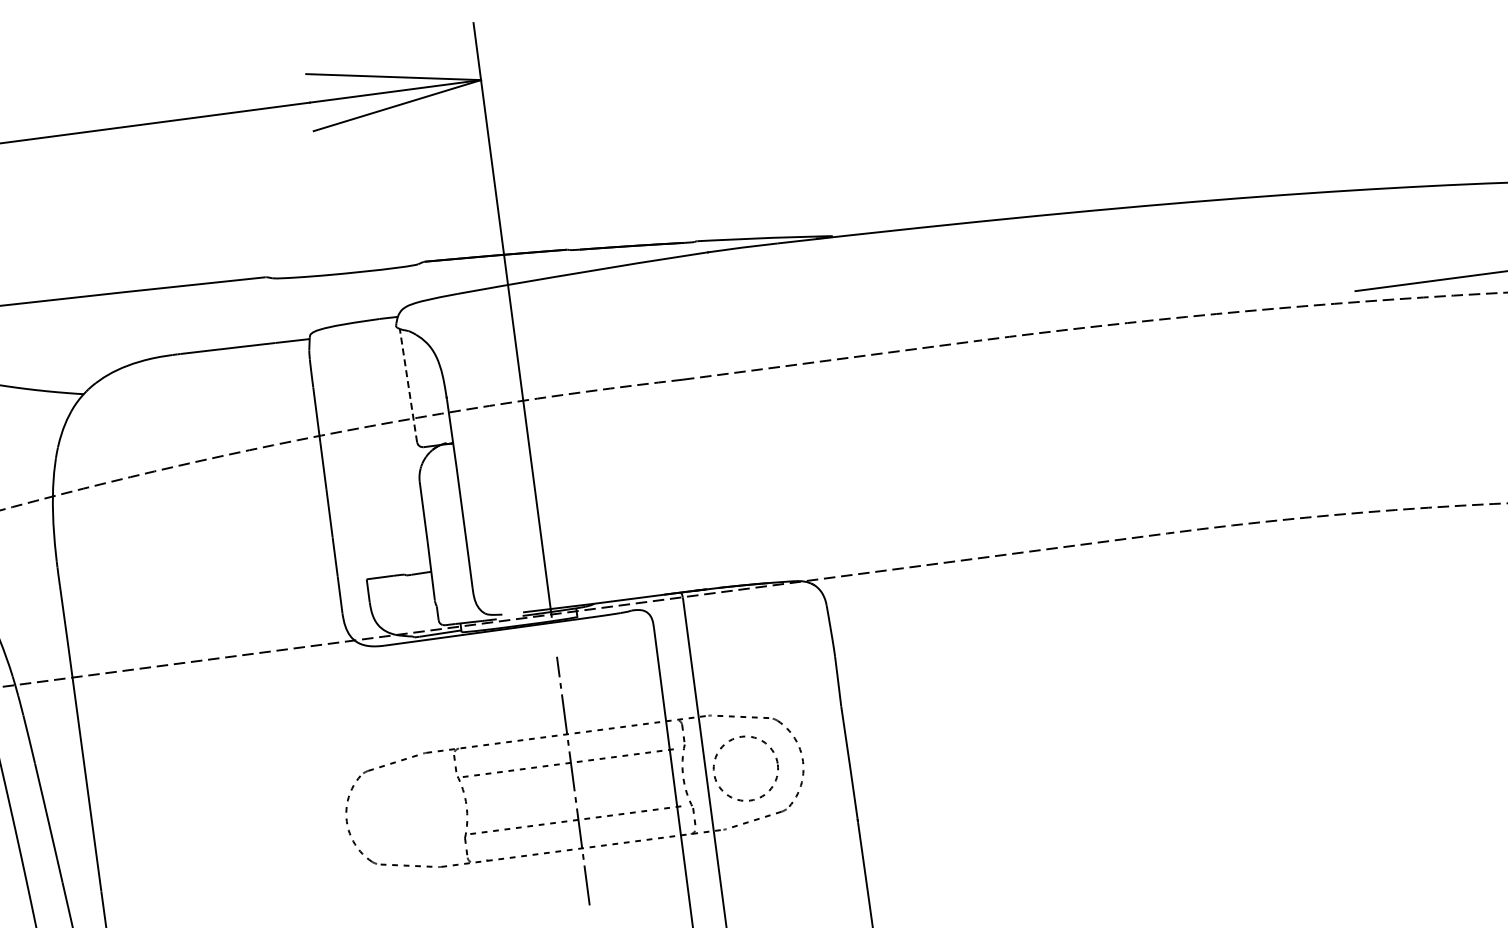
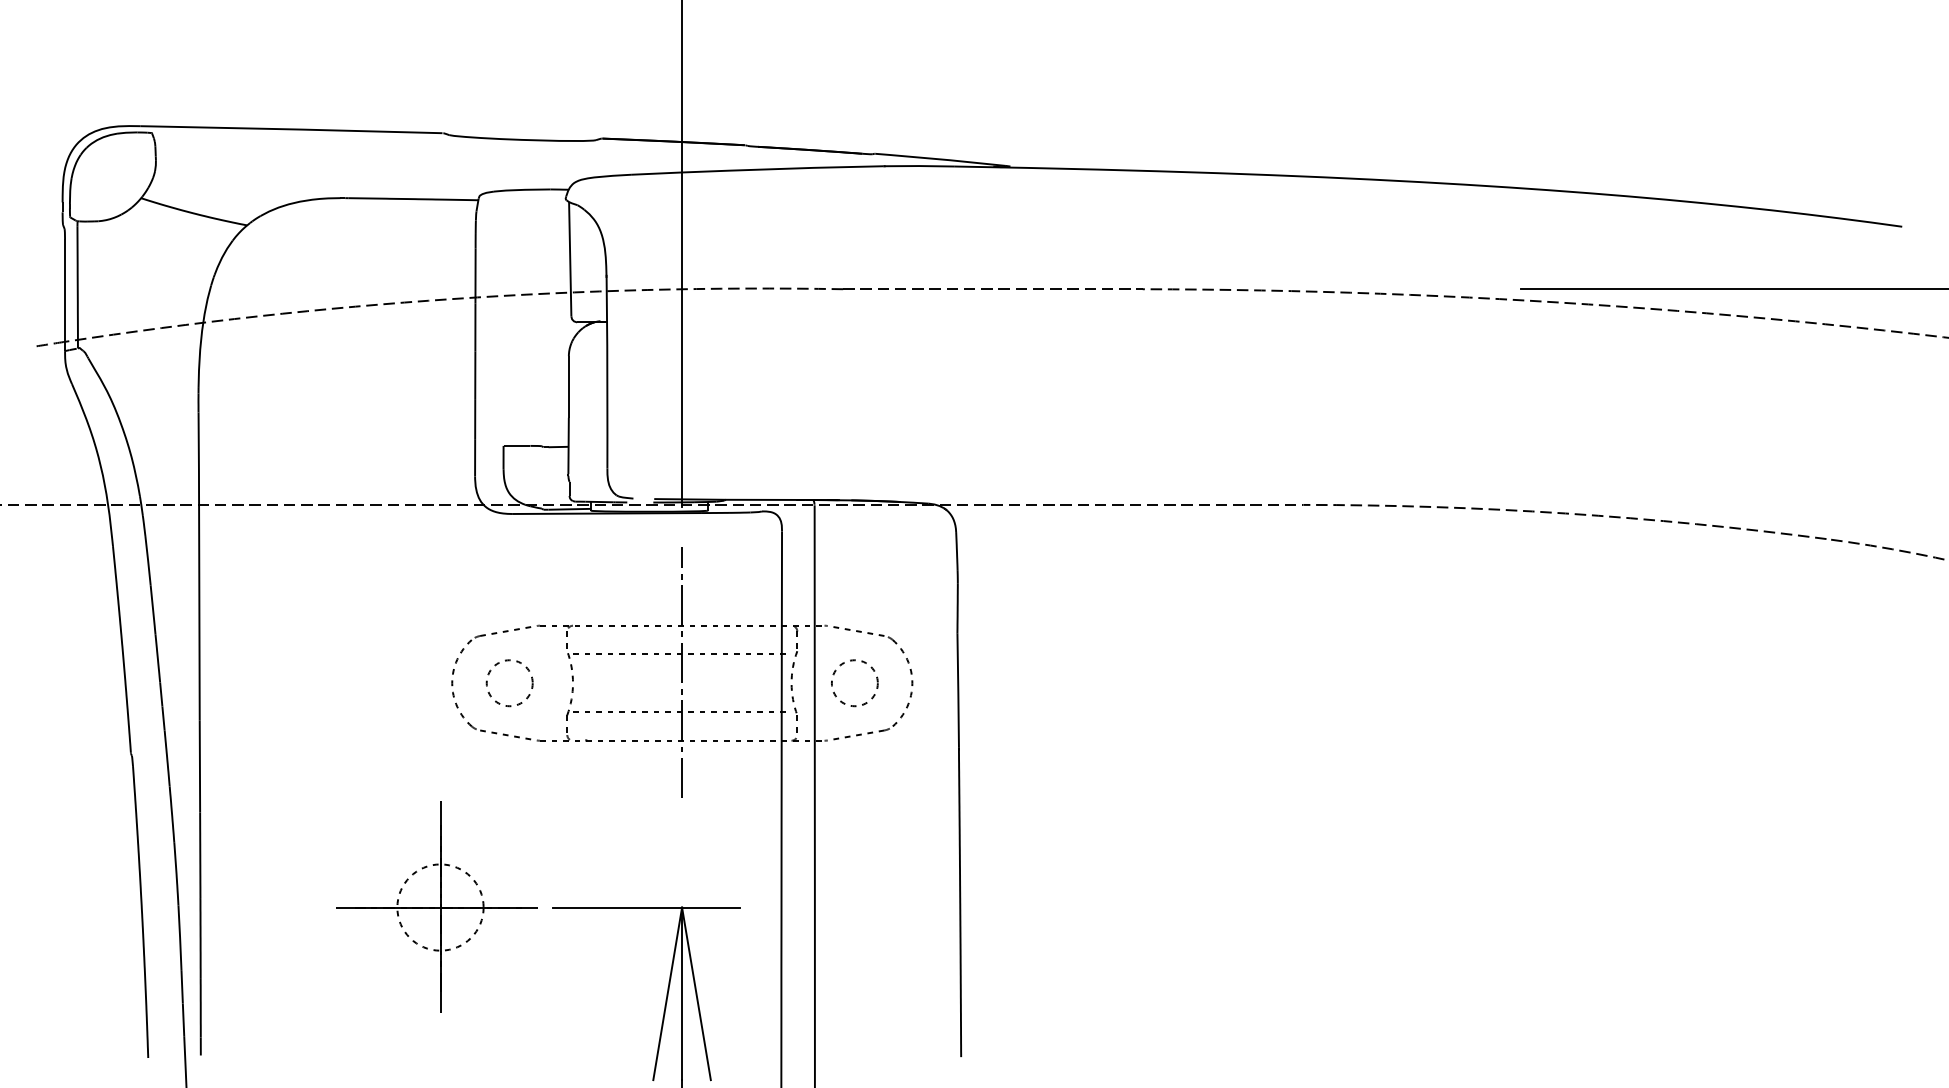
line: (408, 384) -> (570, 258), dashed -> solid
circle: (745, 769) -> (854, 683), size x0.71
circle: (403, 814) -> (509, 683), added

